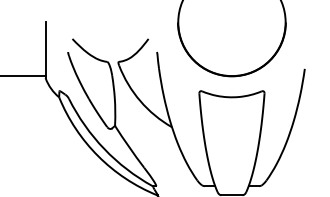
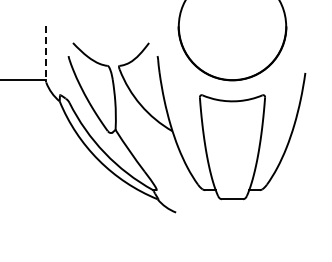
line: (45, 50) -> (46, 54), solid -> dashed

